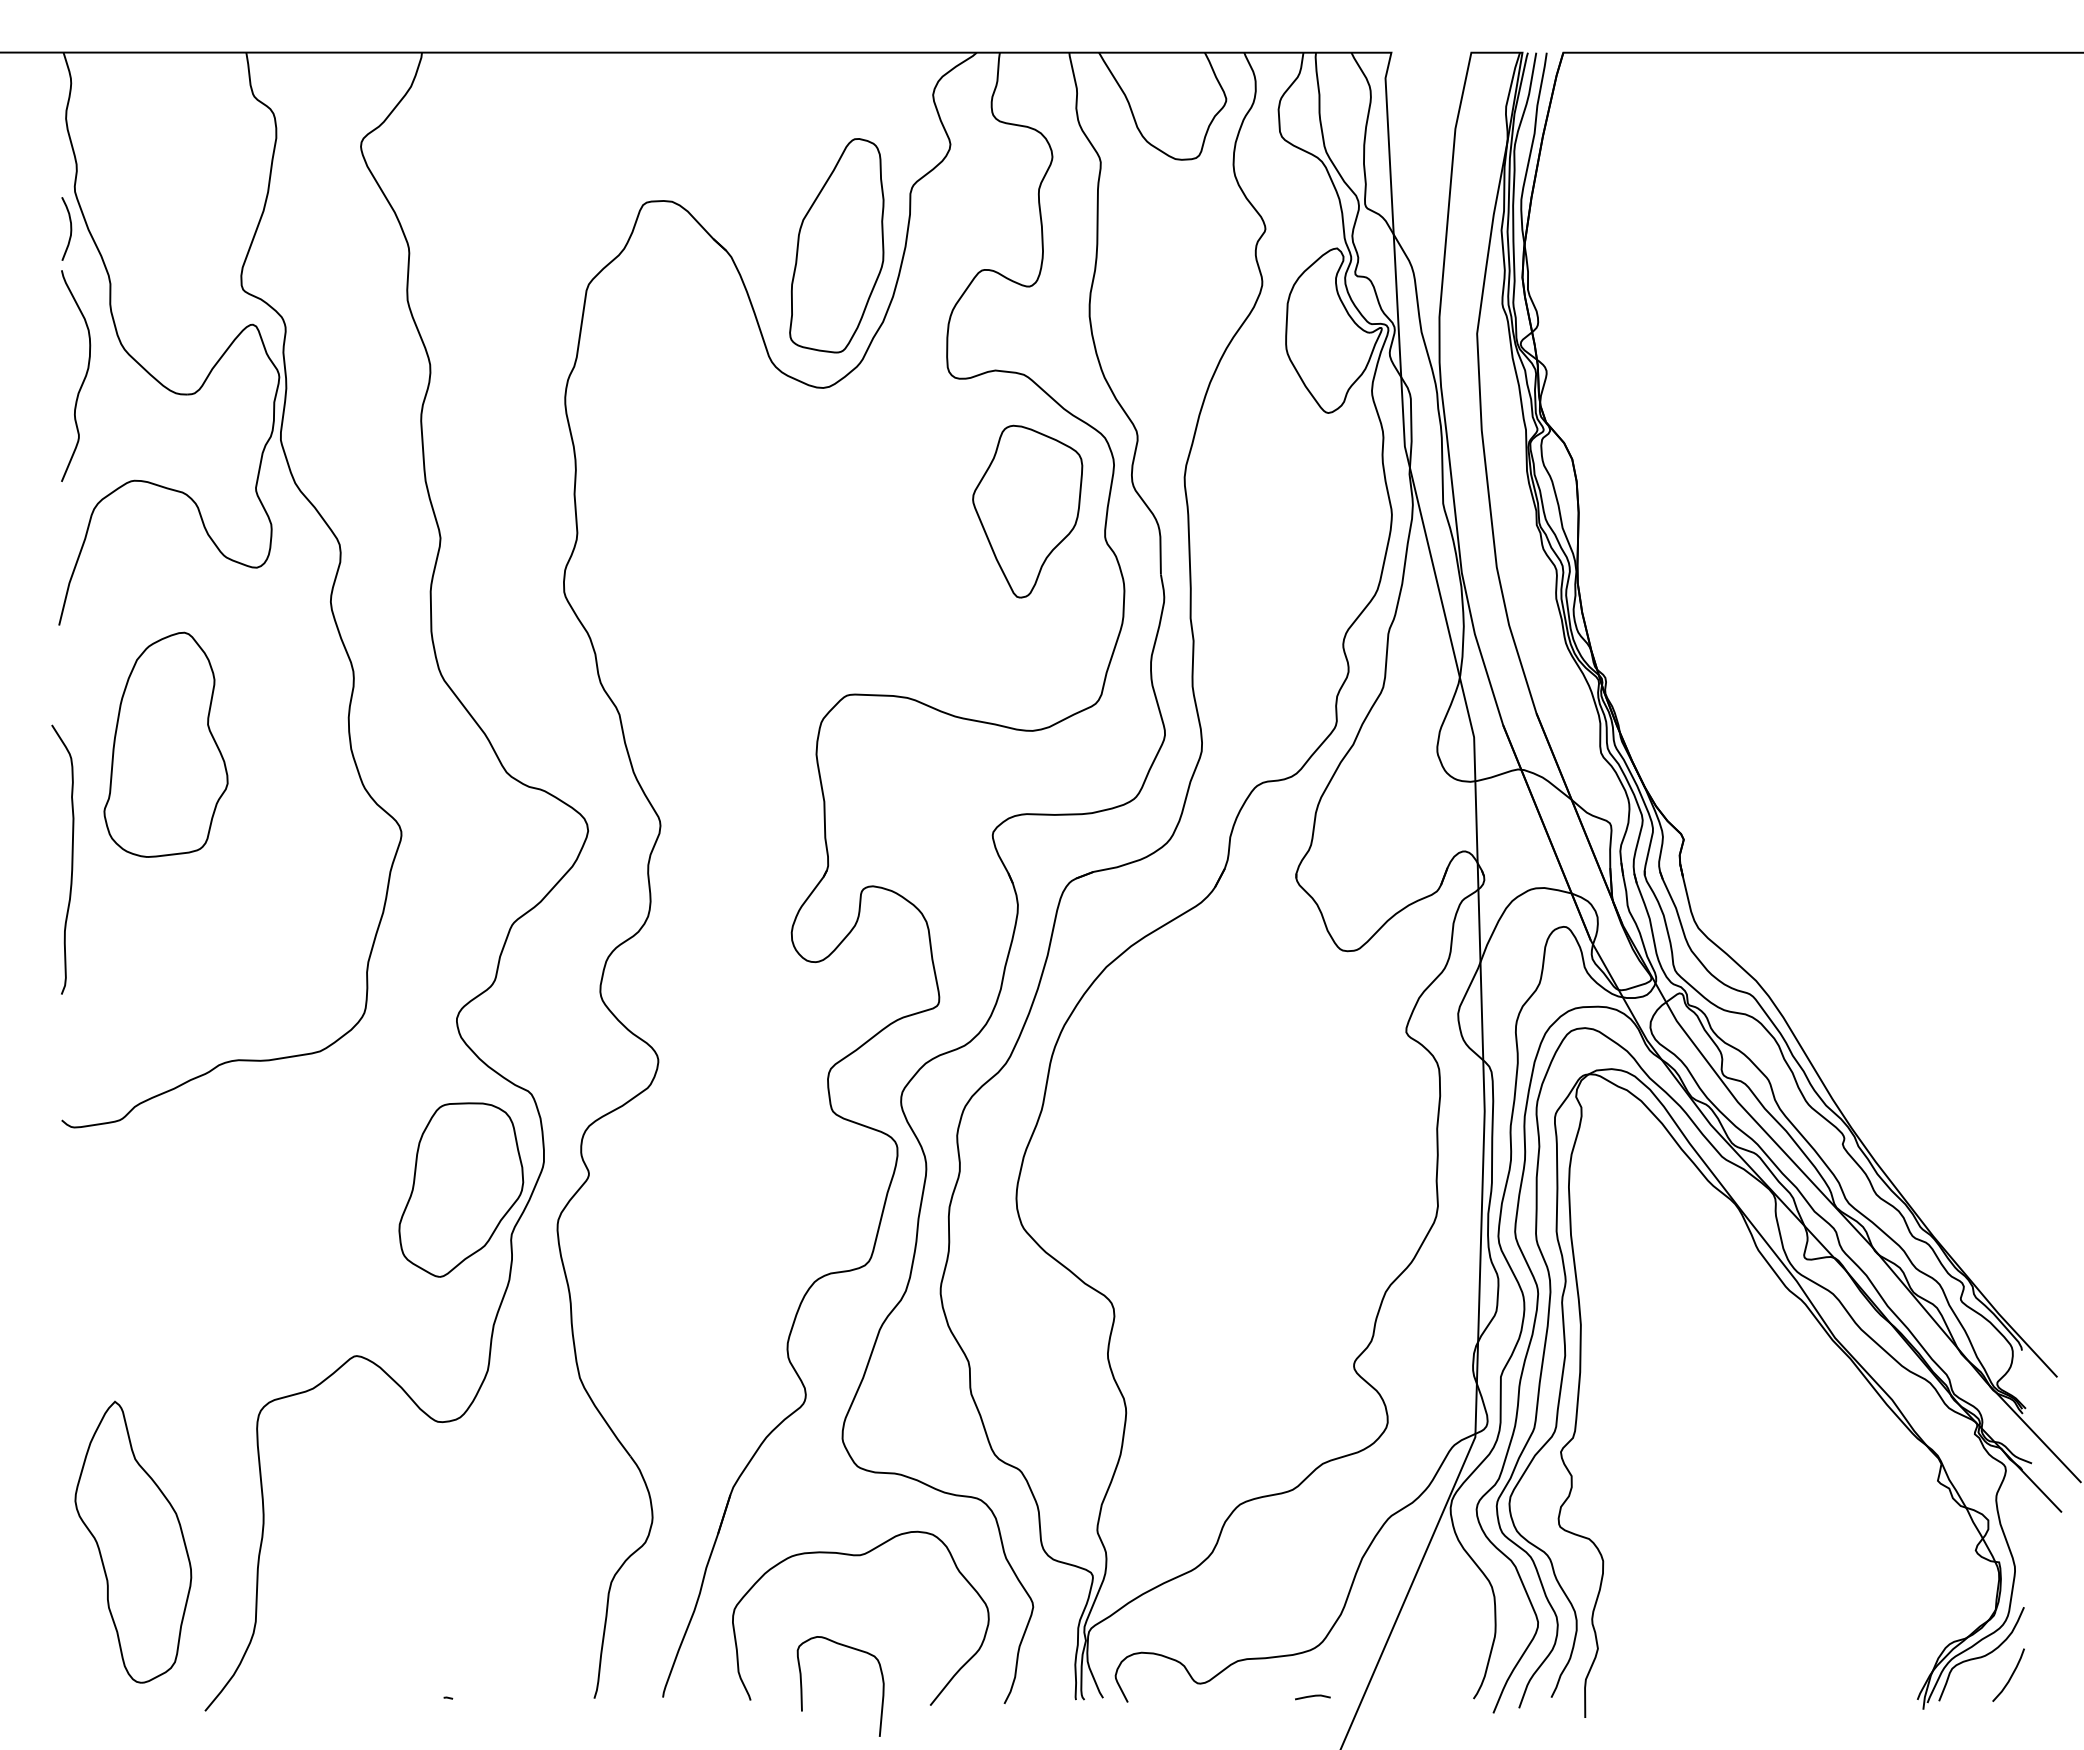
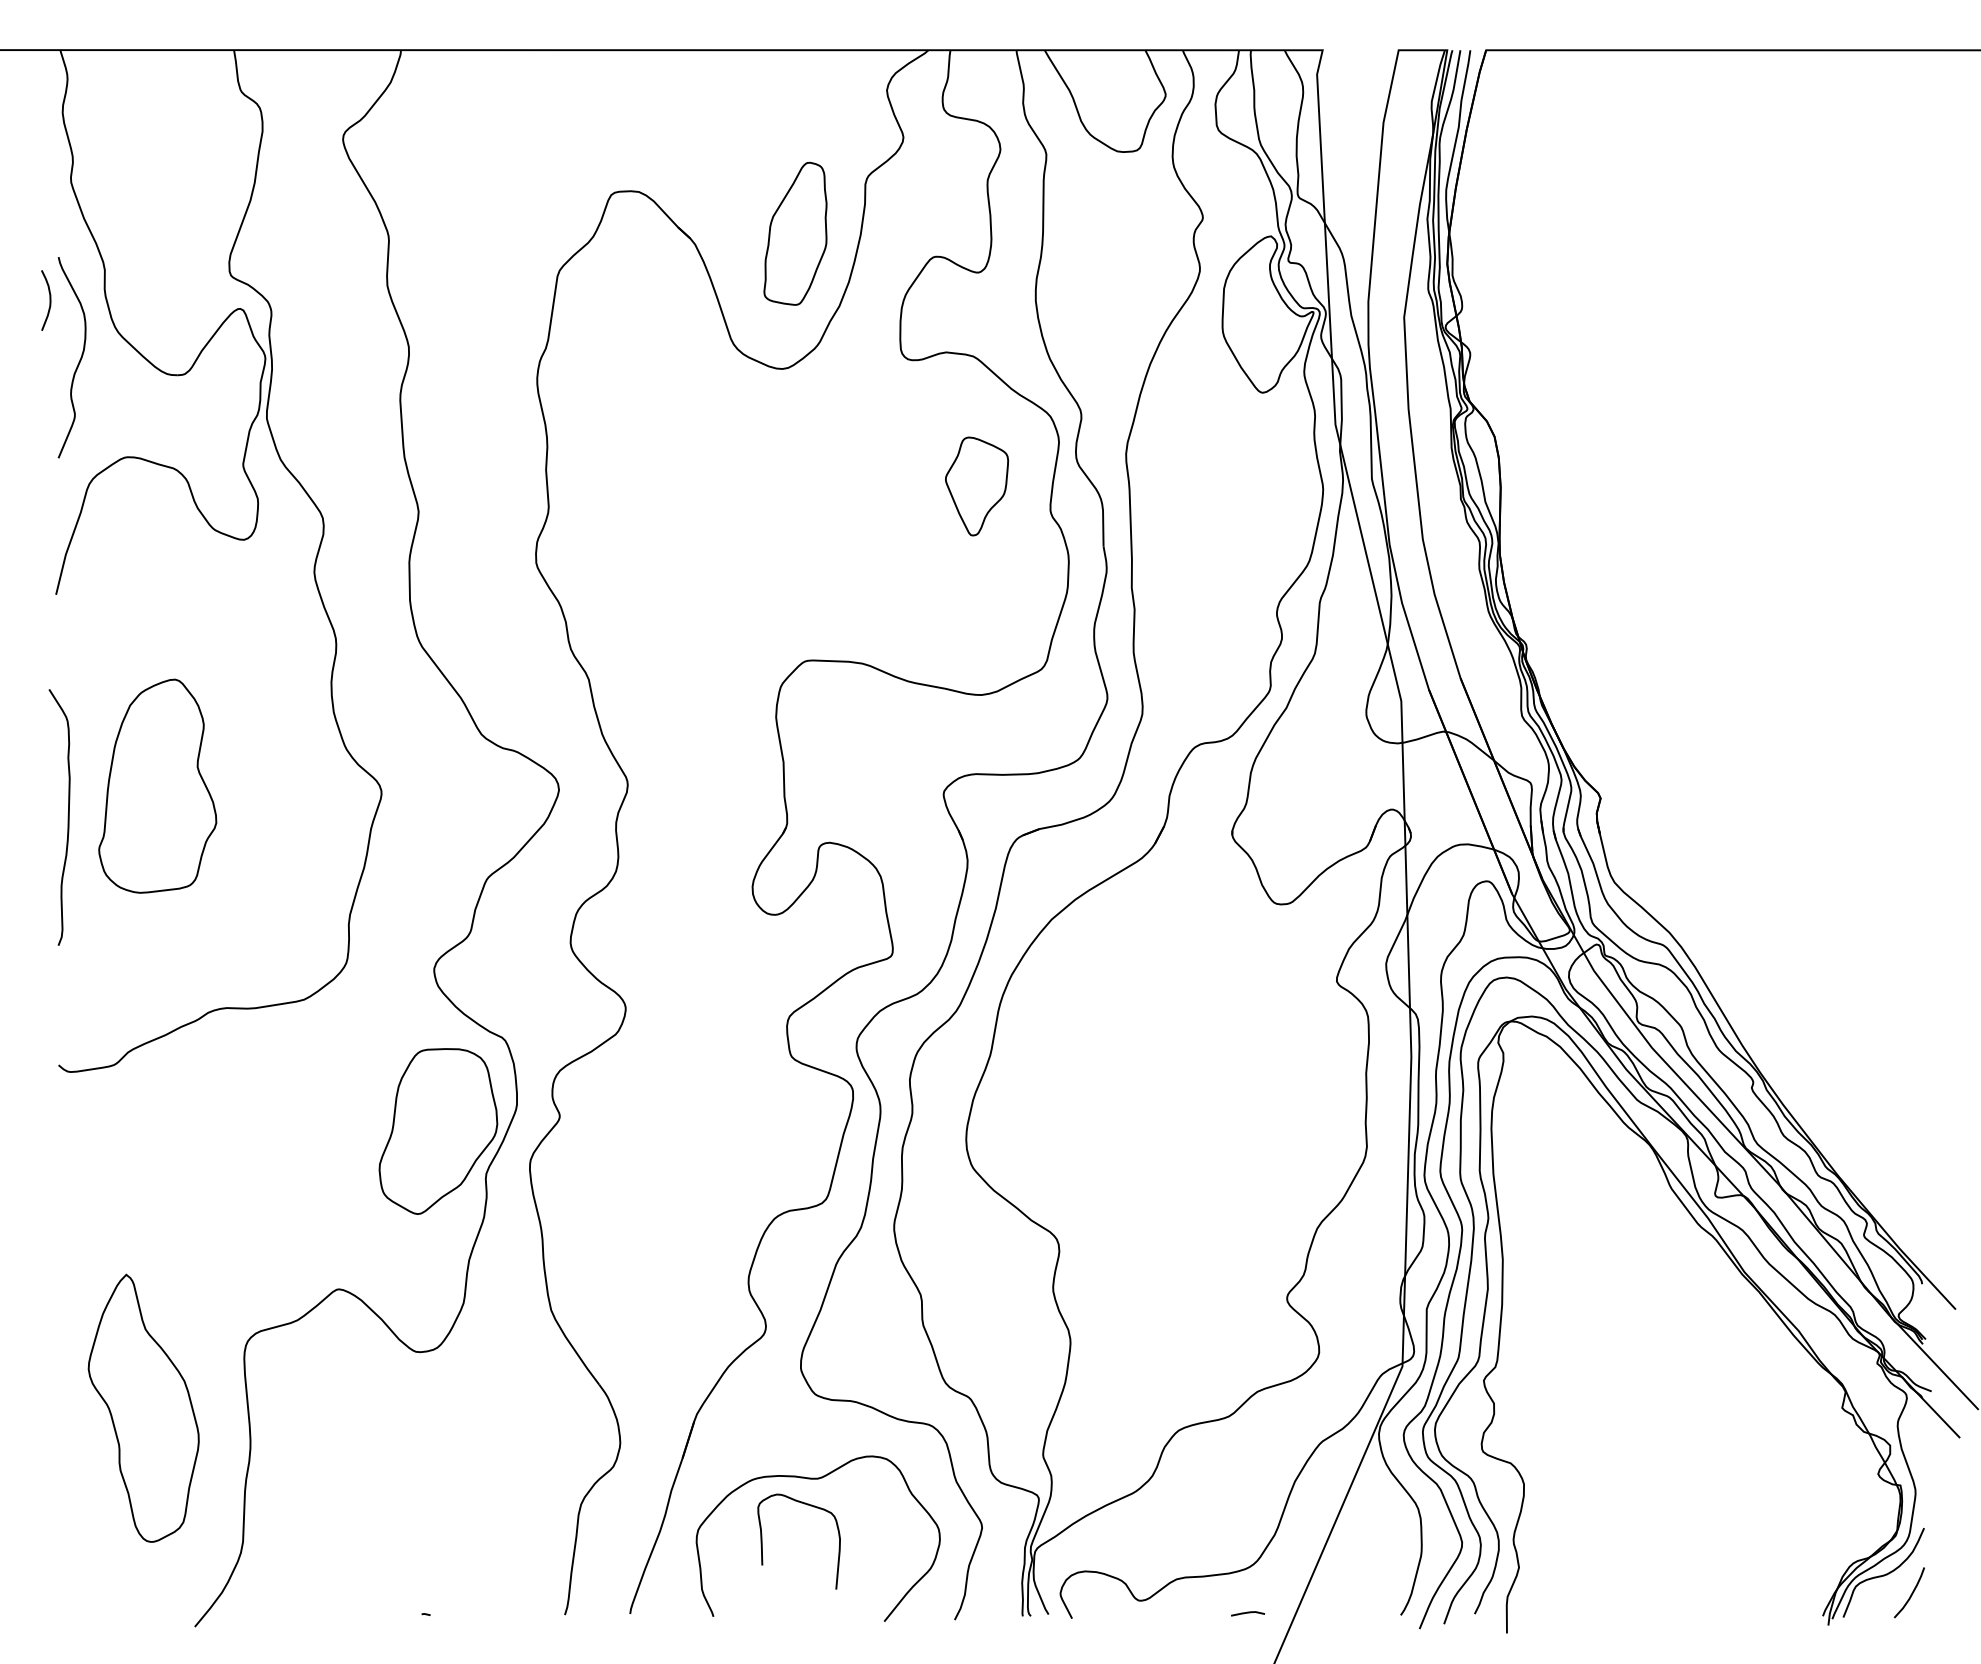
curve: (70, 228) -> (49, 300), moved
part: (836, 245) -> (795, 233), size x0.7
part: (1027, 511) -> (976, 486), size x0.6
part: (165, 744) -> (157, 785), moved
part: (133, 1541) -> (143, 1407), moved
curve: (802, 1686) -> (762, 1541), moved

